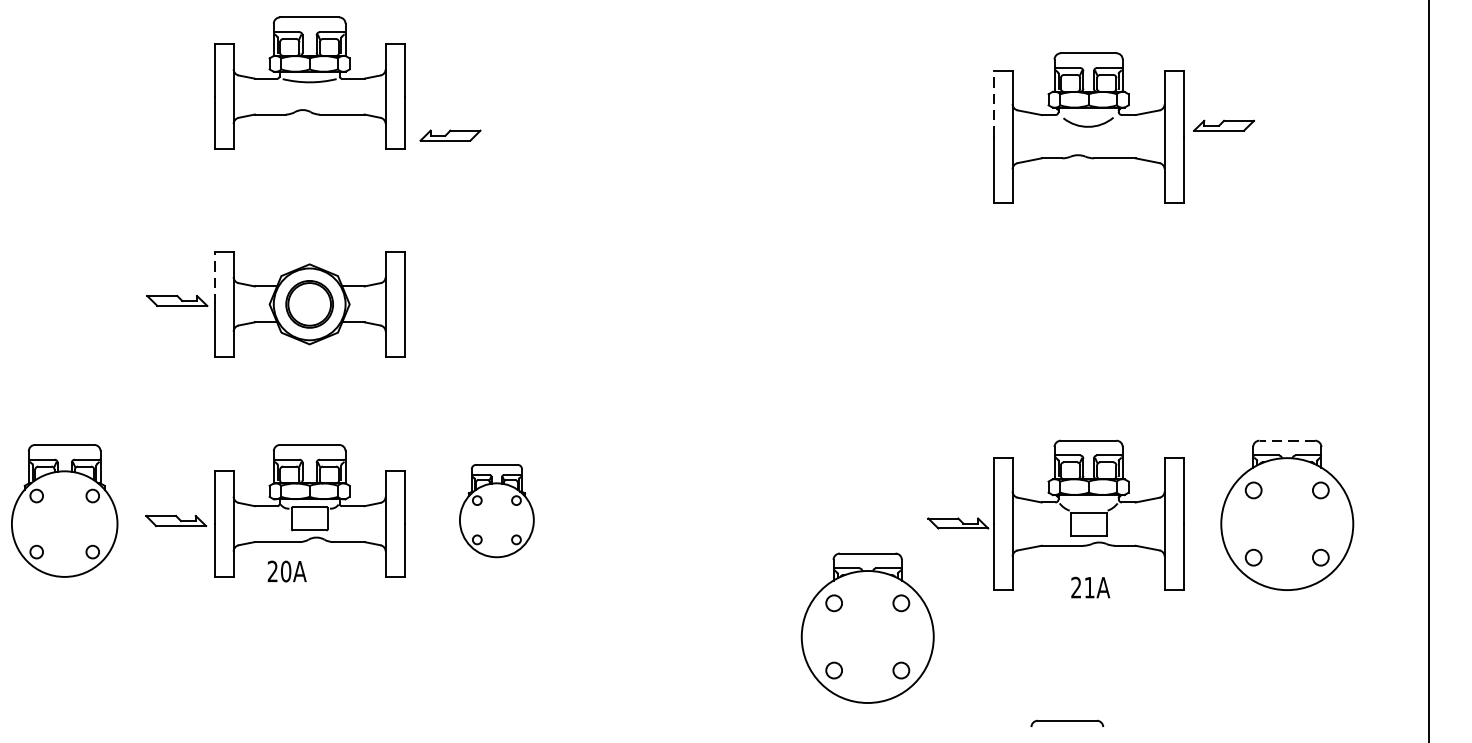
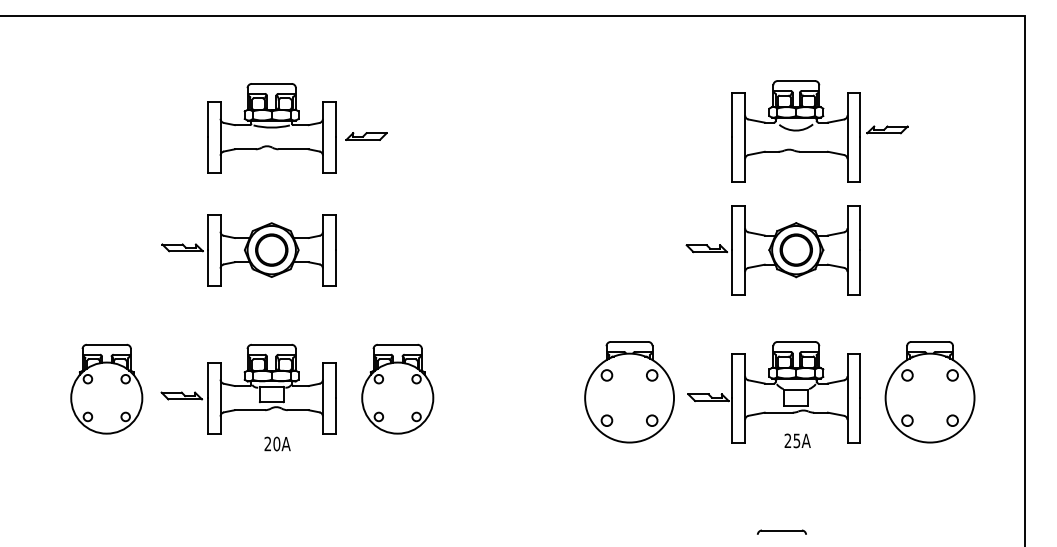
part: (309, 83) -> (271, 128), moved
line: (993, 102) -> (732, 114), dashed -> solid
line: (214, 278) -> (207, 232), dashed -> solid
part: (1053, 304) -> (772, 250), added
line: (1287, 440) -> (930, 341), dashed -> solid
part: (496, 511) -> (397, 389), size x1.43
text: (287, 570) -> (277, 443), moved
text: (1088, 587) -> (796, 440), 21A -> 25A
part: (867, 628) -> (629, 392), moved

